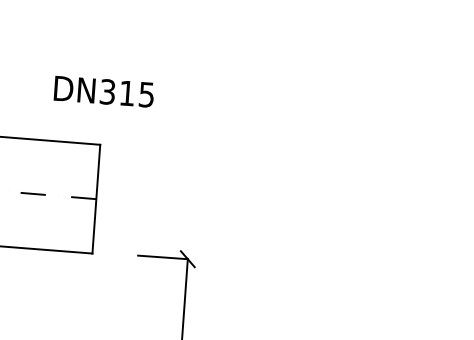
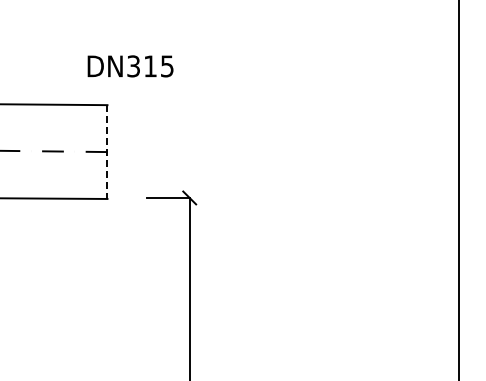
text: (104, 91) -> (130, 66), moved
line: (96, 199) -> (107, 152), solid -> dashed

